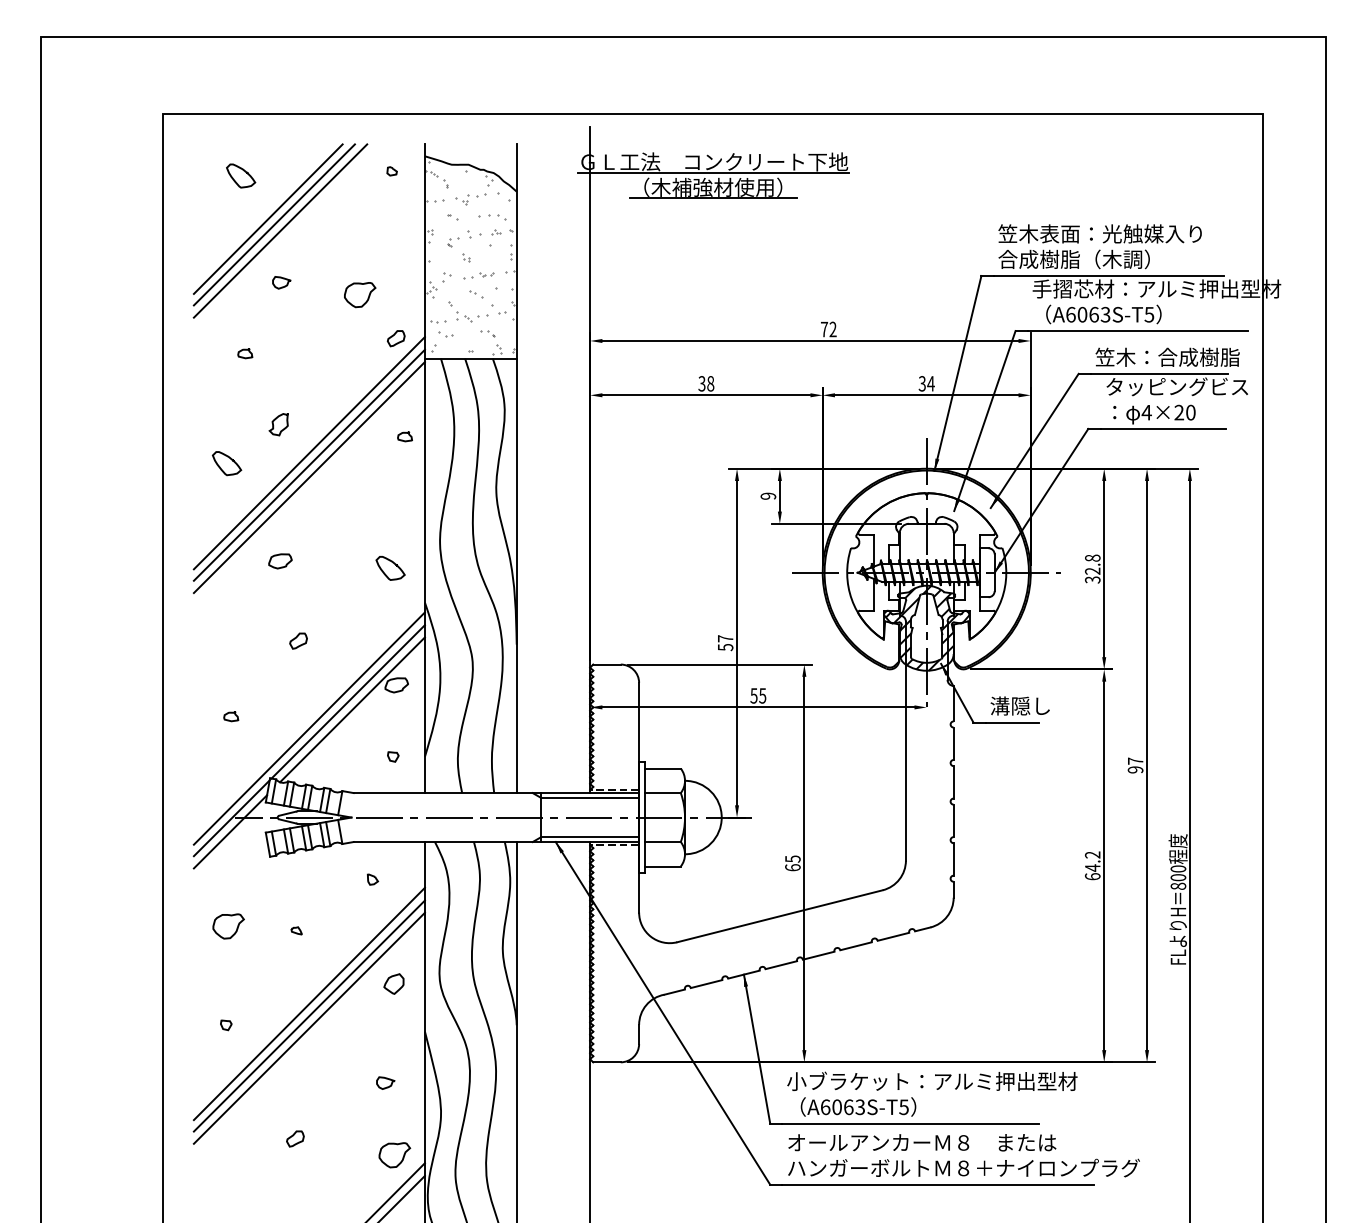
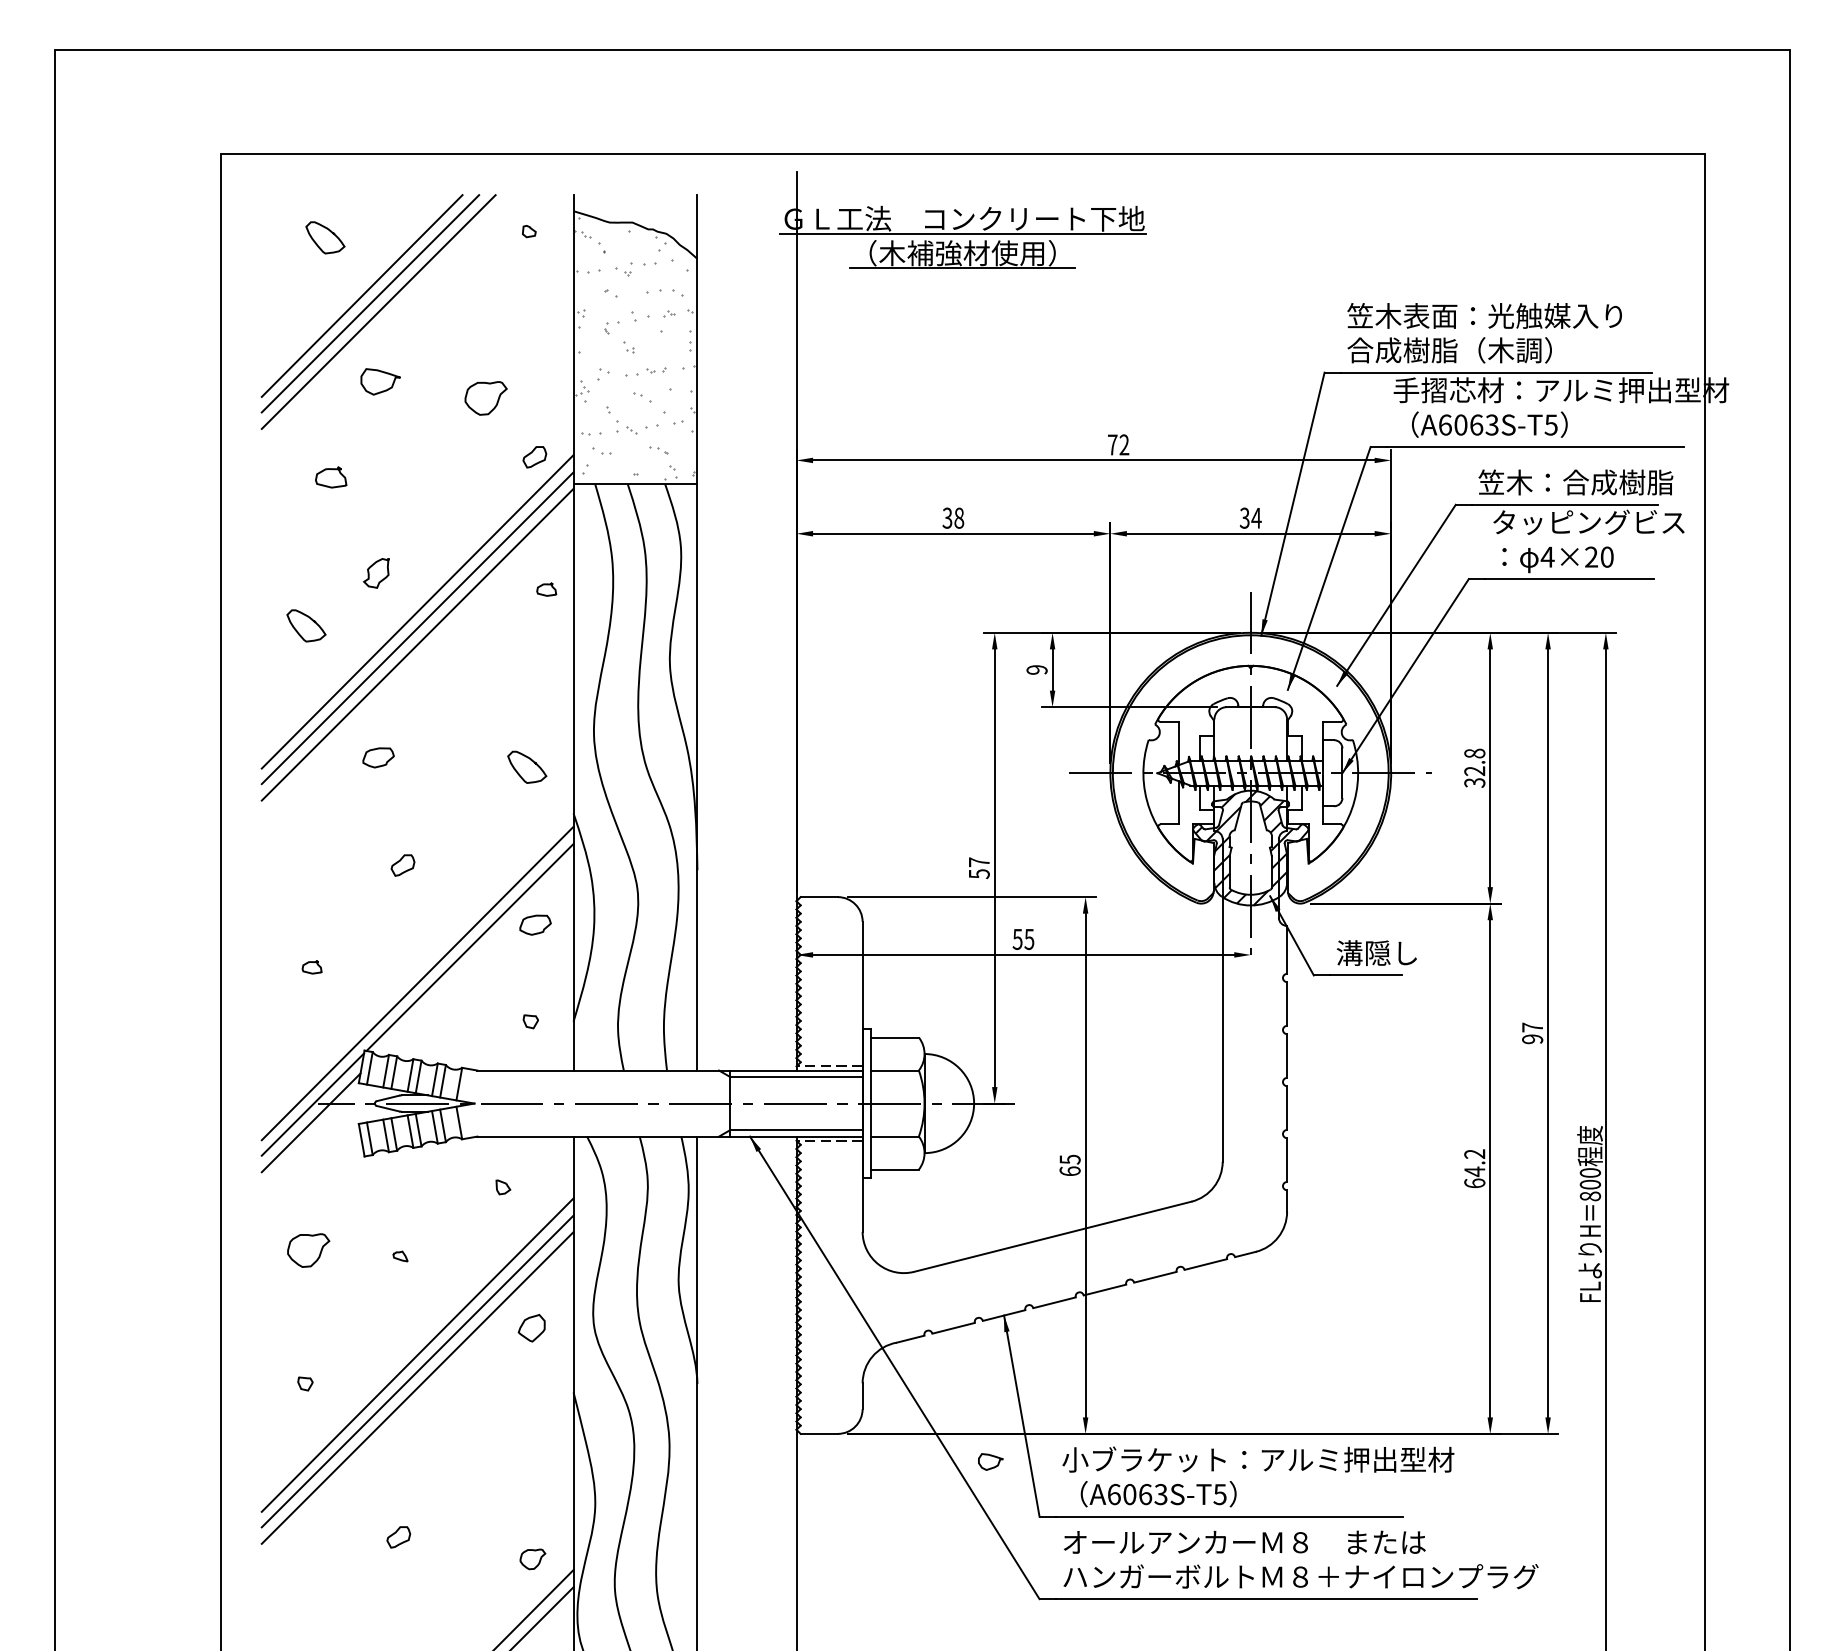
part: (281, 282) -> (380, 381), size x1.6
part: (244, 353) -> (330, 477), size x1.6
line: (352, 710) -> (475, 958), removed
part: (385, 1082) -> (990, 1461), moved
part: (394, 1155) -> (532, 1559), size x0.6

